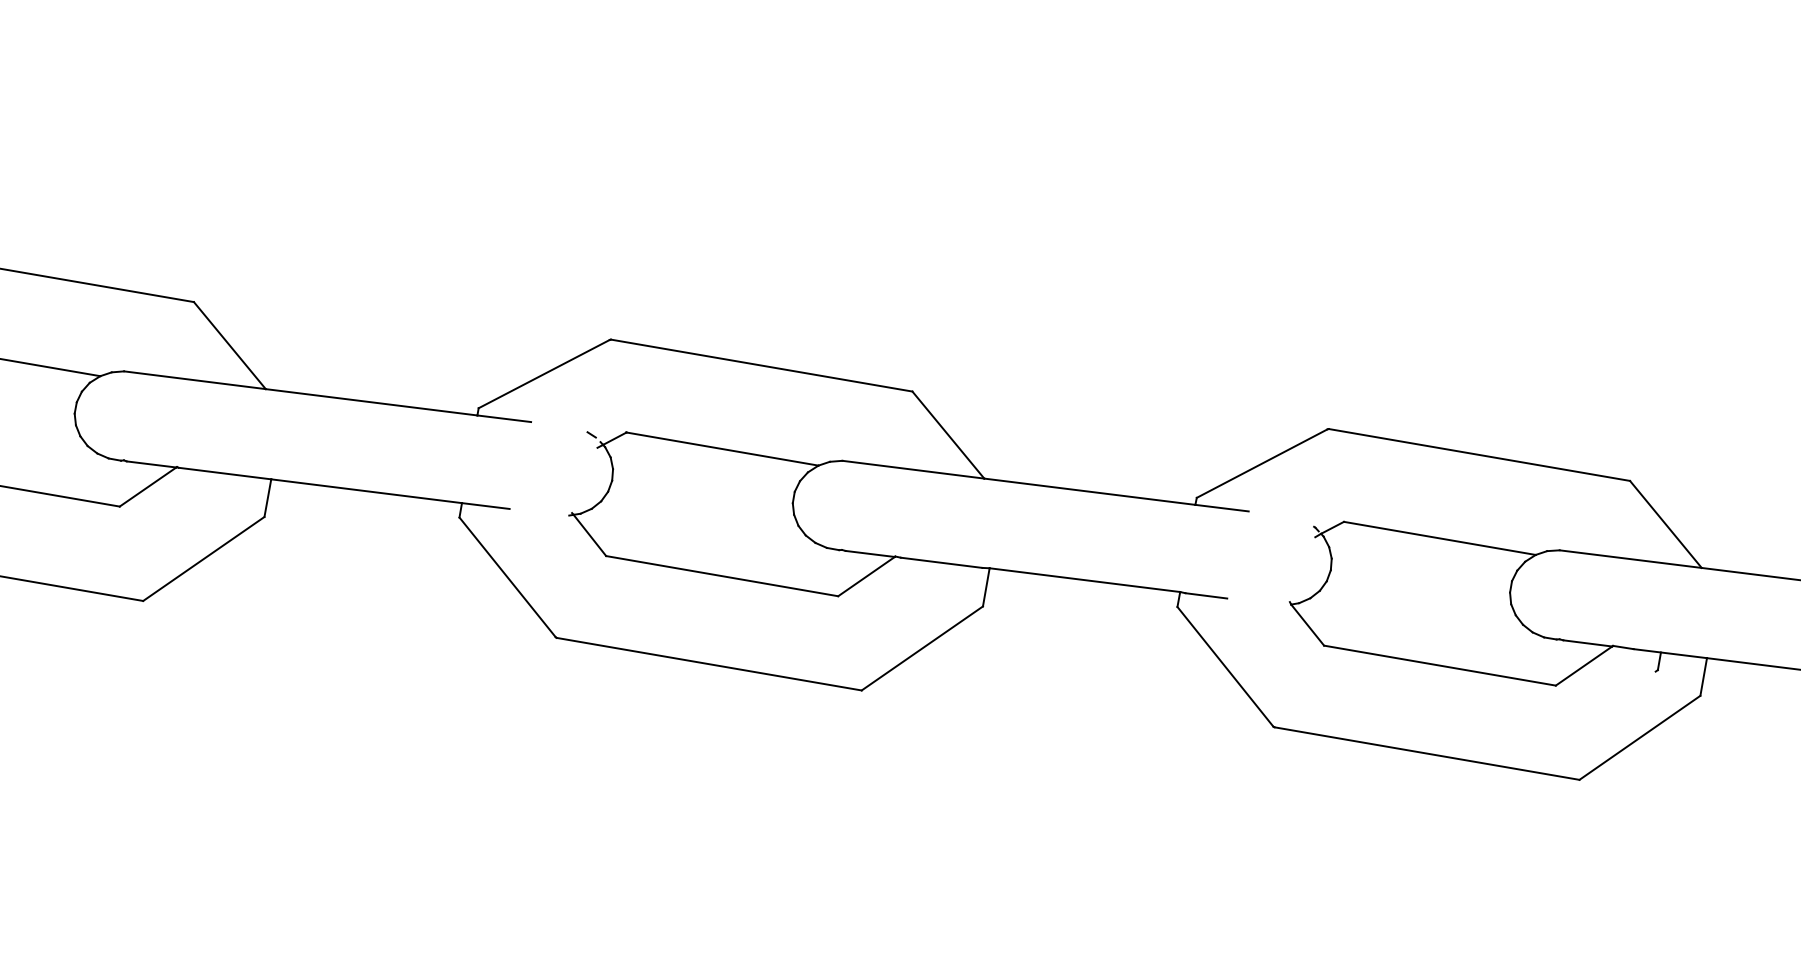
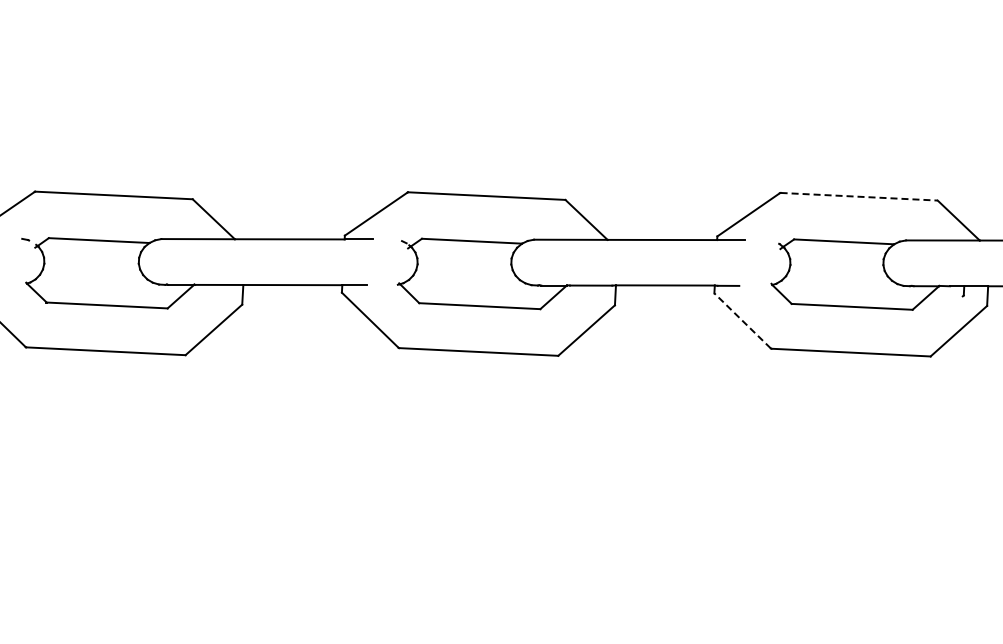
line: (1480, 454) -> (859, 196), solid -> dashed
line: (1225, 665) -> (742, 320), solid -> dashed

